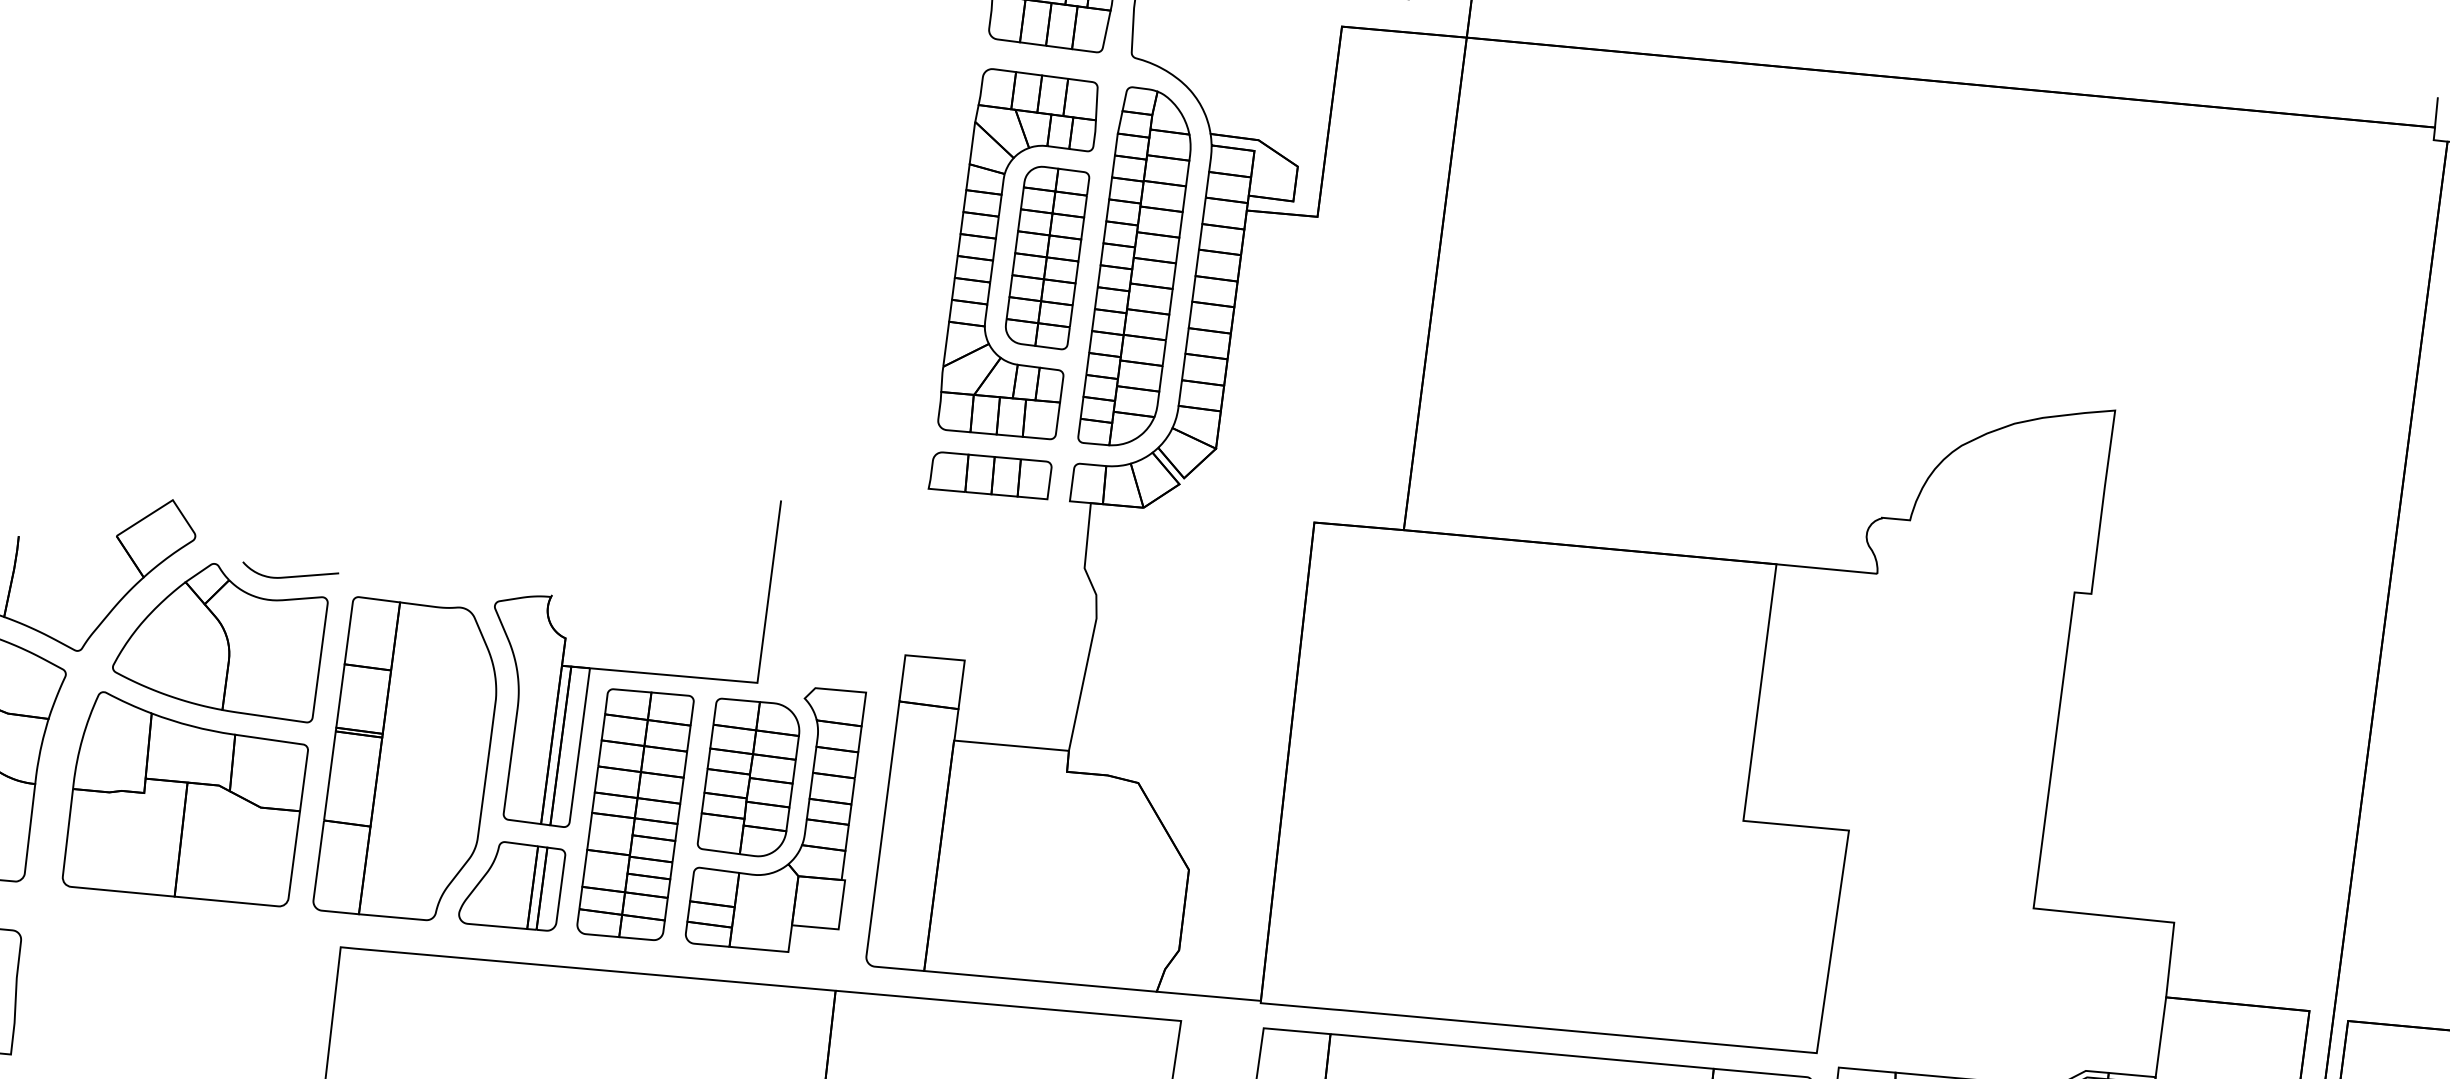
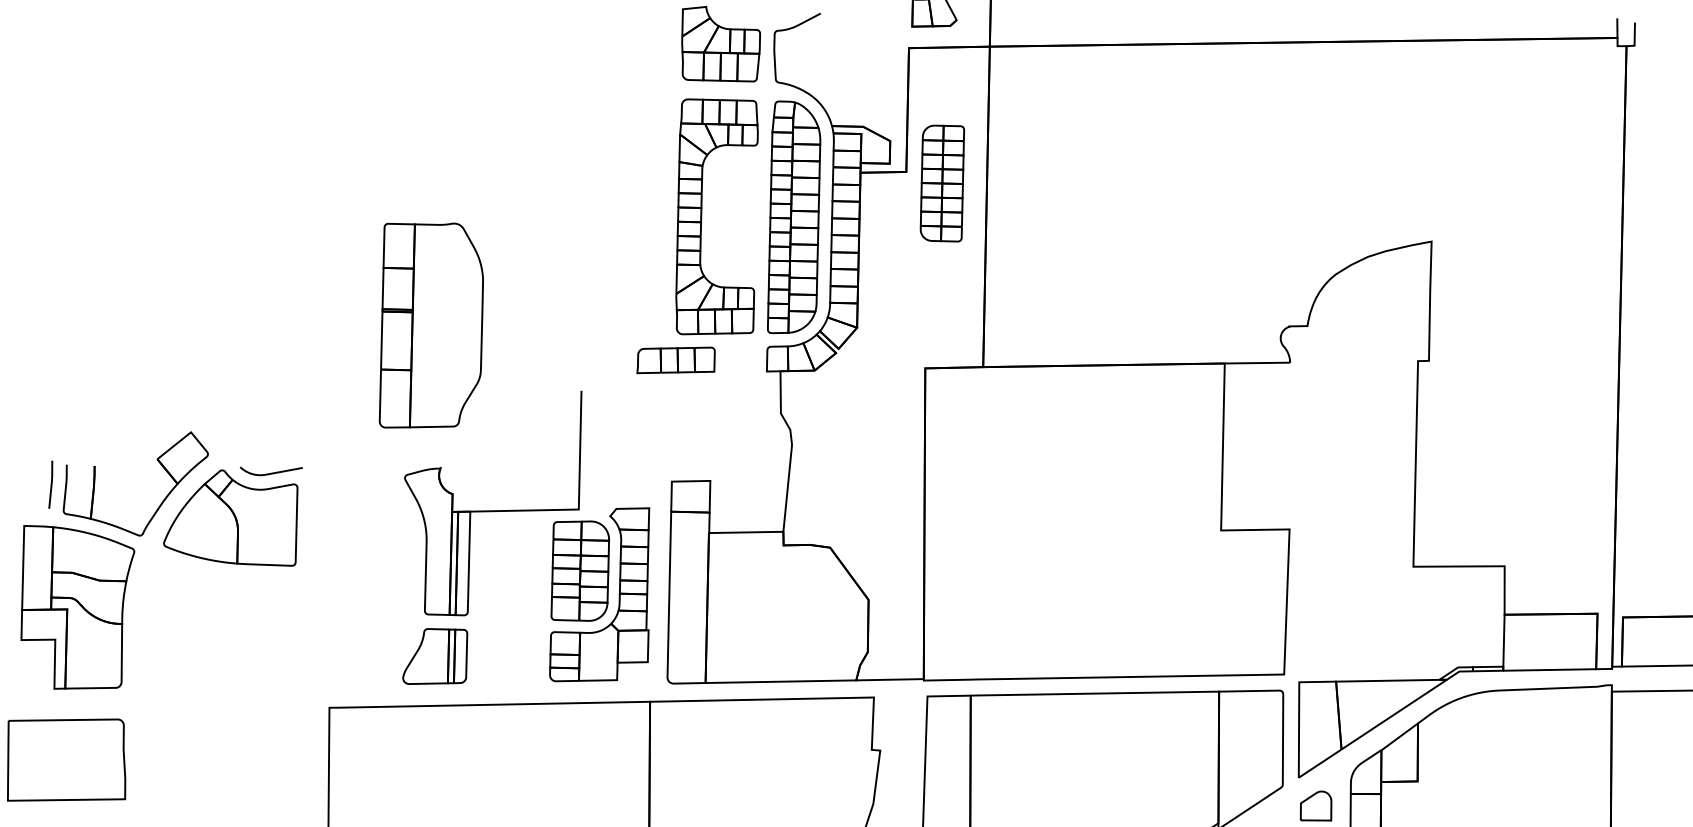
part: (1047, 257) -> (942, 183), moved
part: (989, 475) -> (675, 360), moved
part: (407, 760) -> (430, 325), moved
part: (186, 799) -> (220, 623), removed
part: (635, 814) -> (509, 602), removed

